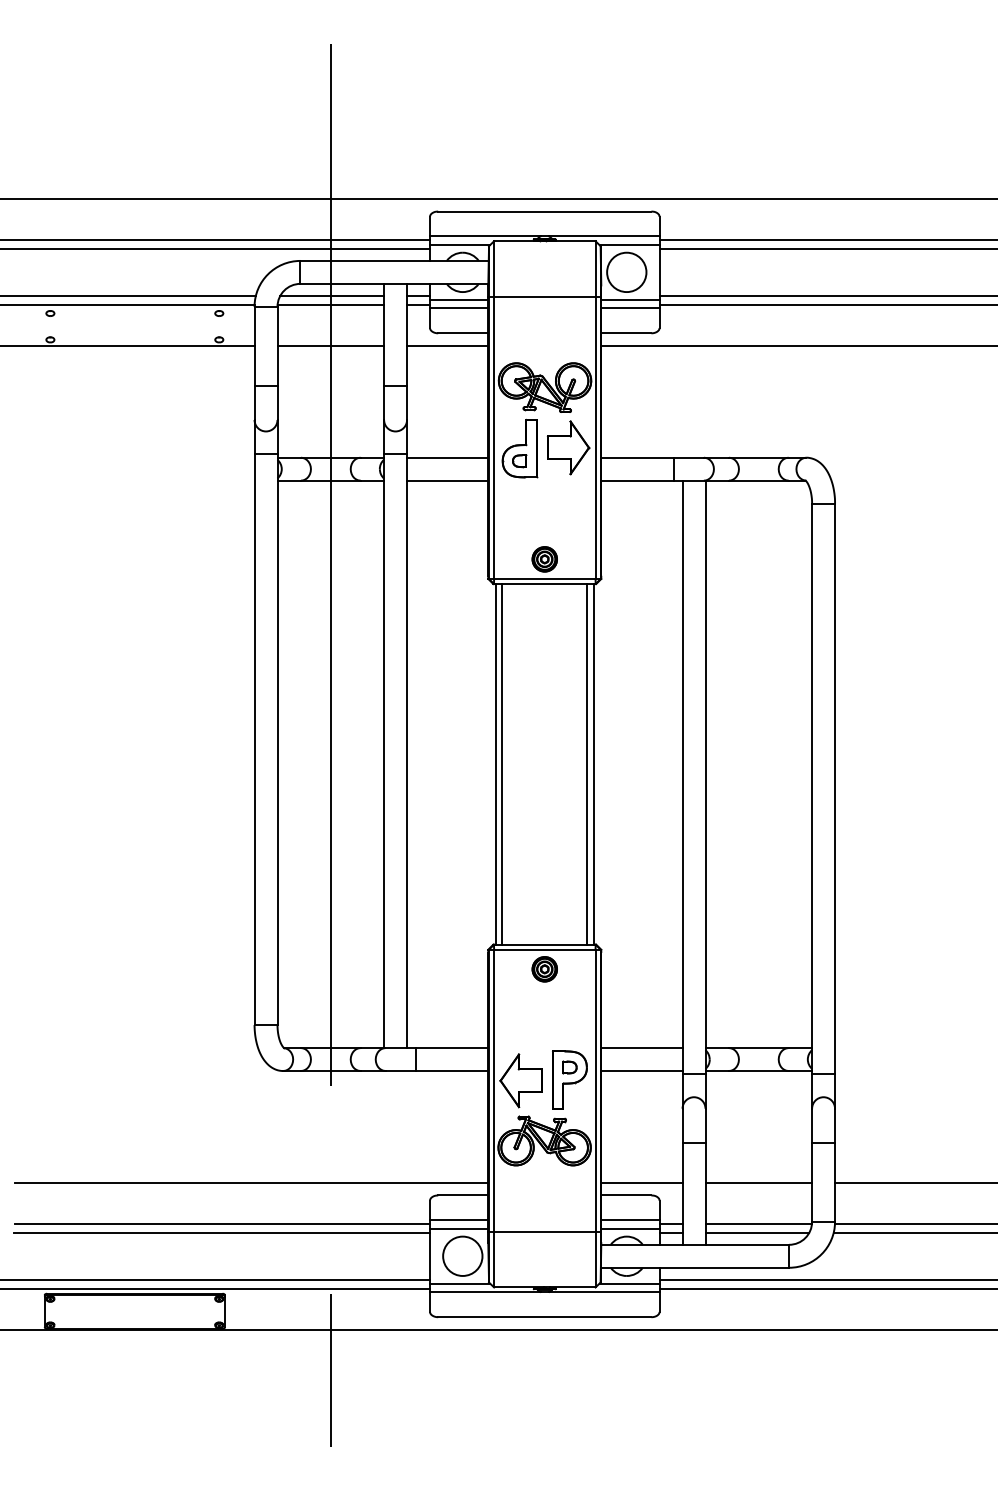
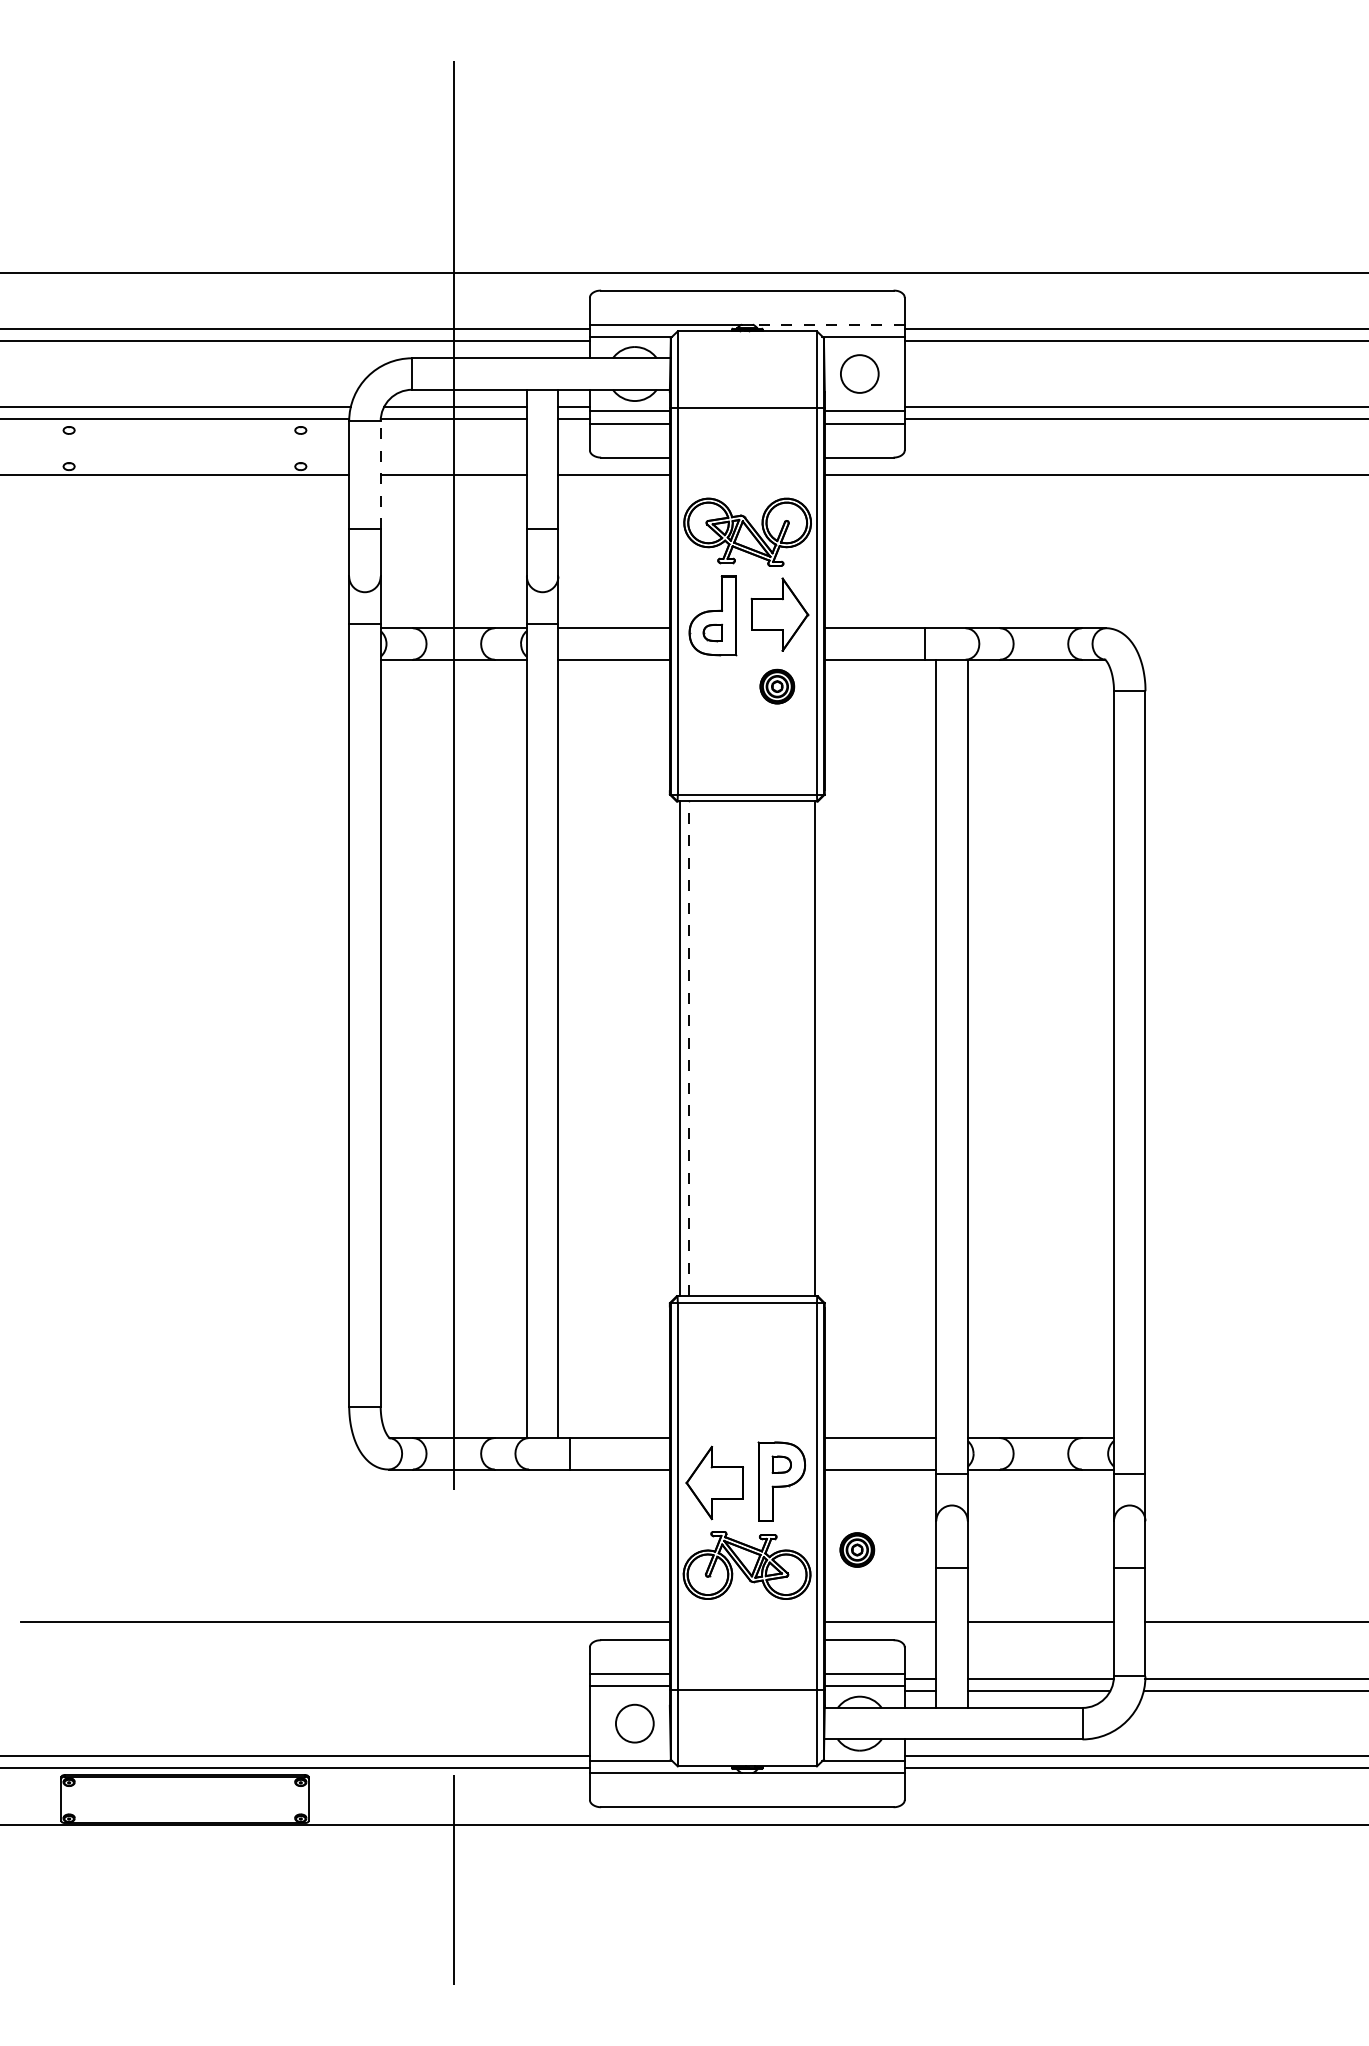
line: (603, 236) -> (828, 324), solid -> dashed
circle: (626, 272) -> (859, 374), size x0.7
line: (277, 346) -> (380, 475), solid -> dashed
part: (544, 559) -> (777, 686), moved
line: (501, 764) -> (688, 1048), solid -> dashed
line: (587, 764) -> (805, 1048), removed
part: (544, 968) -> (857, 1549), moved
line: (221, 1224) -> (304, 1679), removed
line: (221, 1232) -> (304, 1691), removed
circle: (462, 1256) -> (634, 1723), size x0.7

